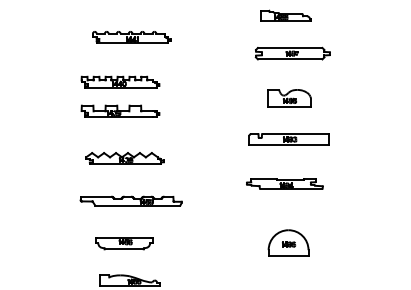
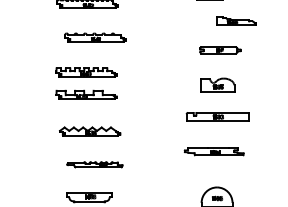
part: (285, 15) -> (235, 20), moved
part: (292, 53) -> (220, 50), size x0.7
part: (130, 200) -> (94, 164), size x0.7

